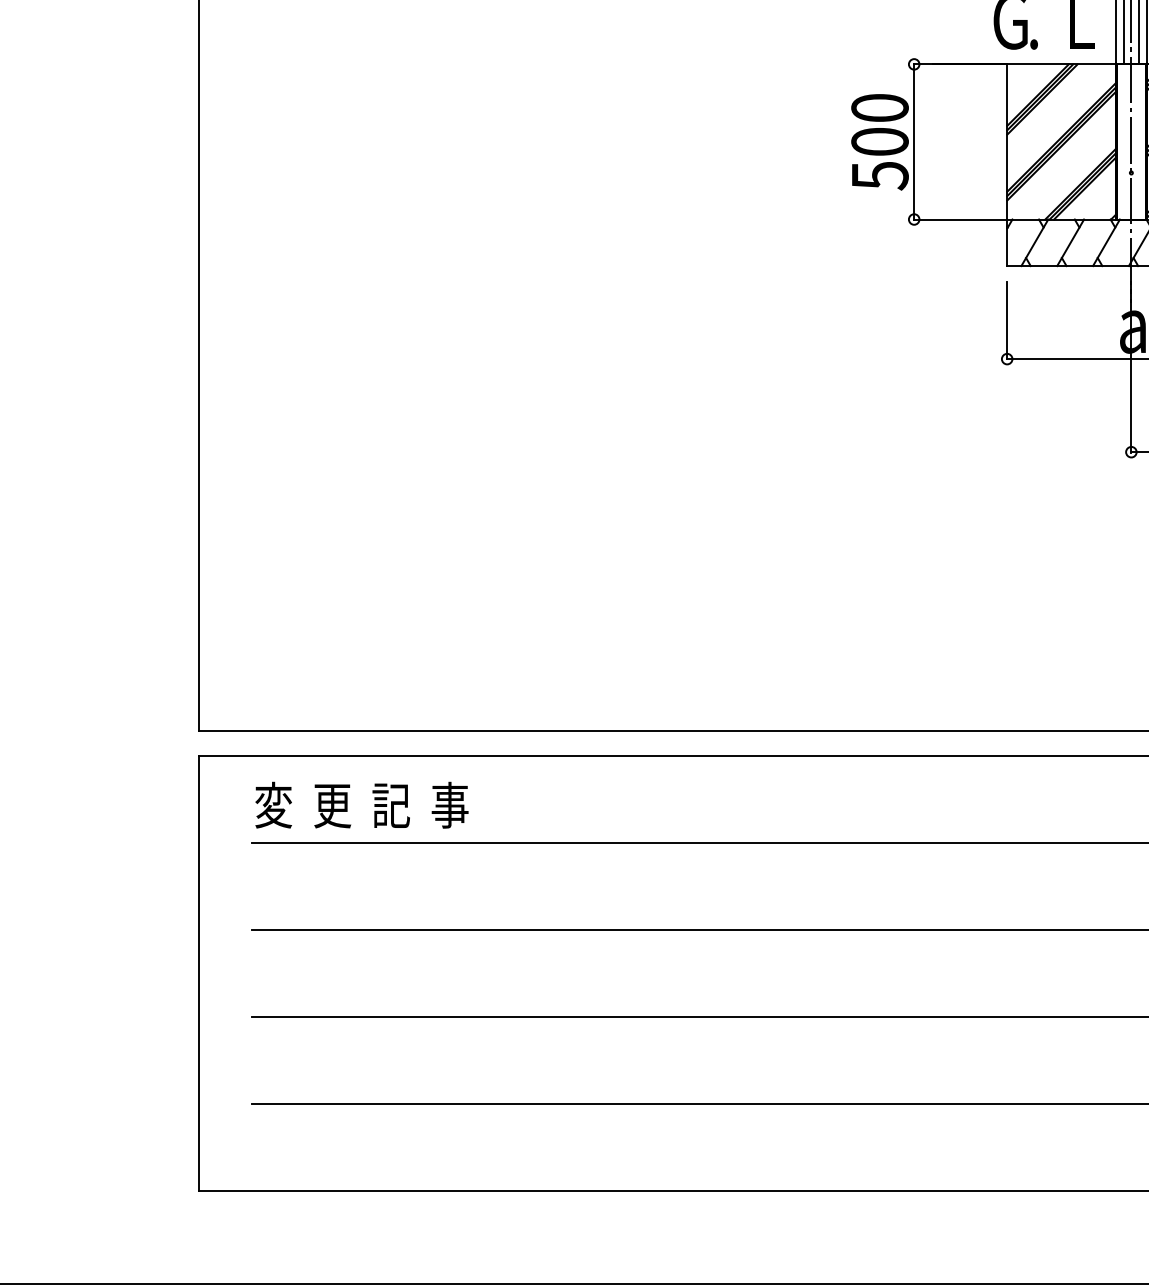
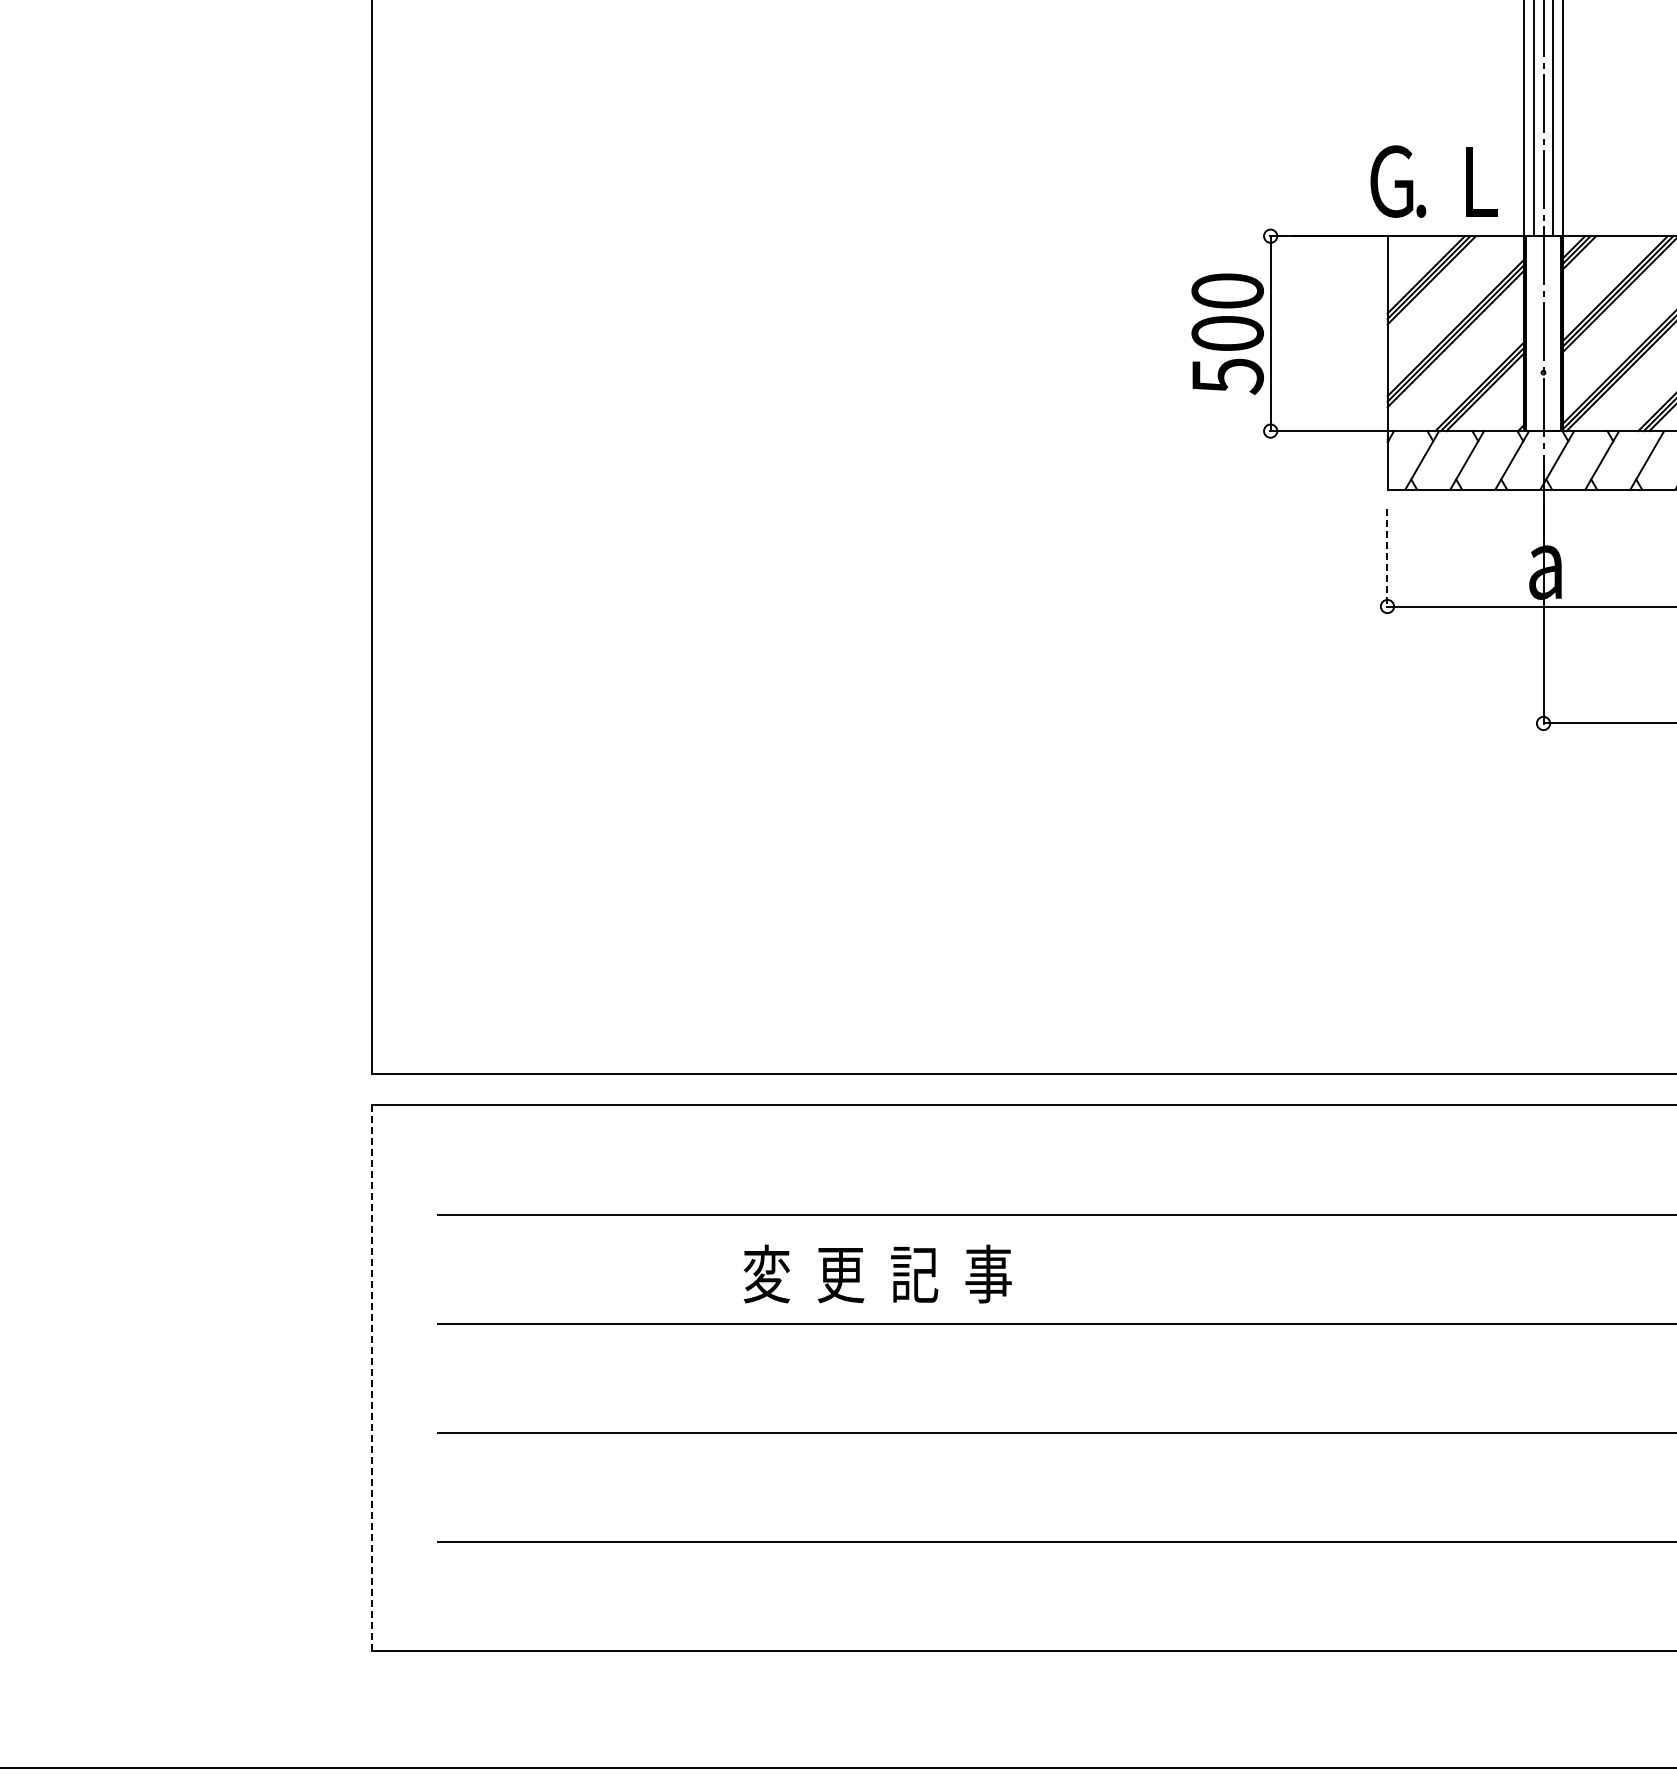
line: (1007, 320) -> (1387, 558), solid -> dashed
text: (361, 804) -> (877, 1273), moved
line: (199, 973) -> (372, 1378), solid -> dashed

